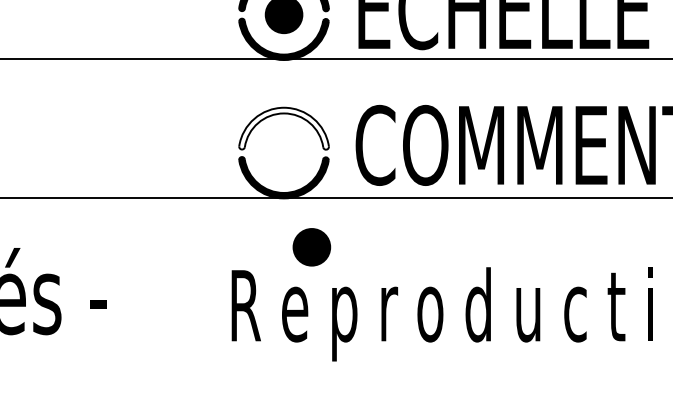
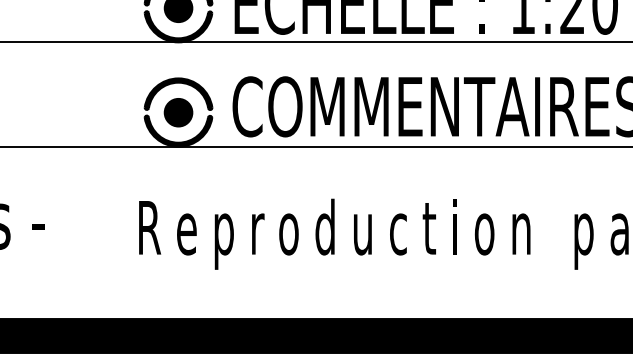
fill: (283, 129) -> (178, 94), added
part: (311, 247) -> (178, 112), moved

